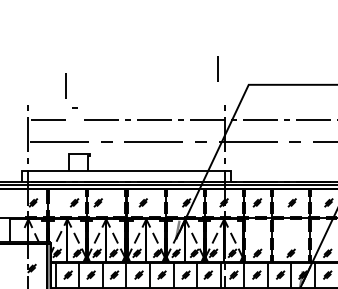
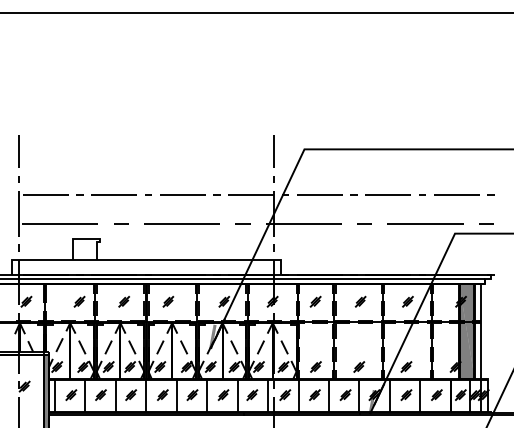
line: (217, 68) -> (273, 151), moved
line: (65, 86) -> (18, 151), moved
line: (74, 108) -> (79, 194), moved
part: (97, 202) -> (123, 301), moved

